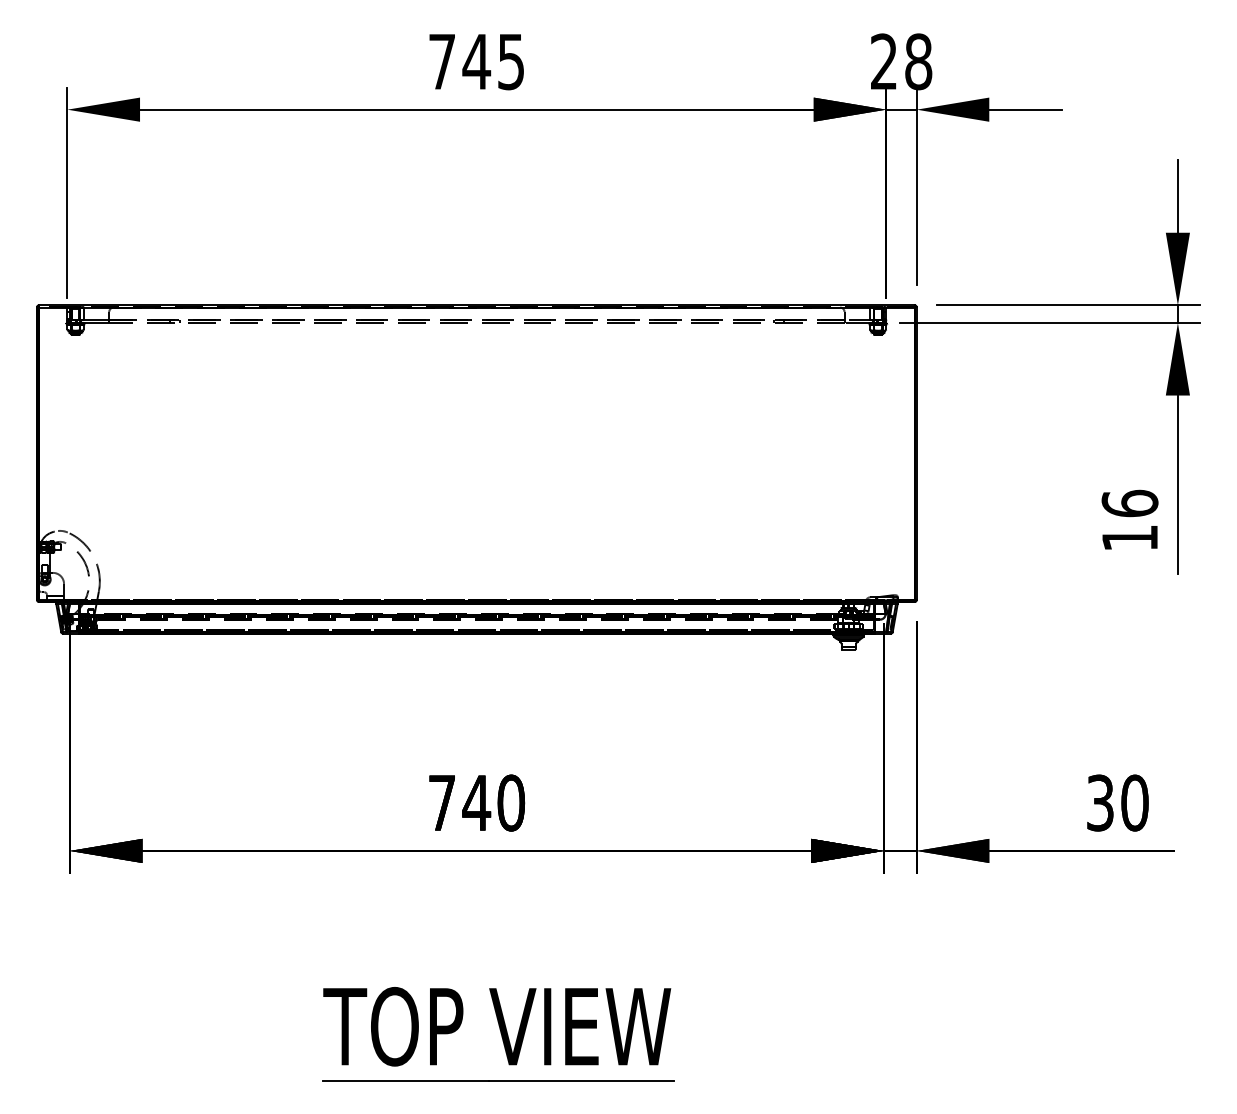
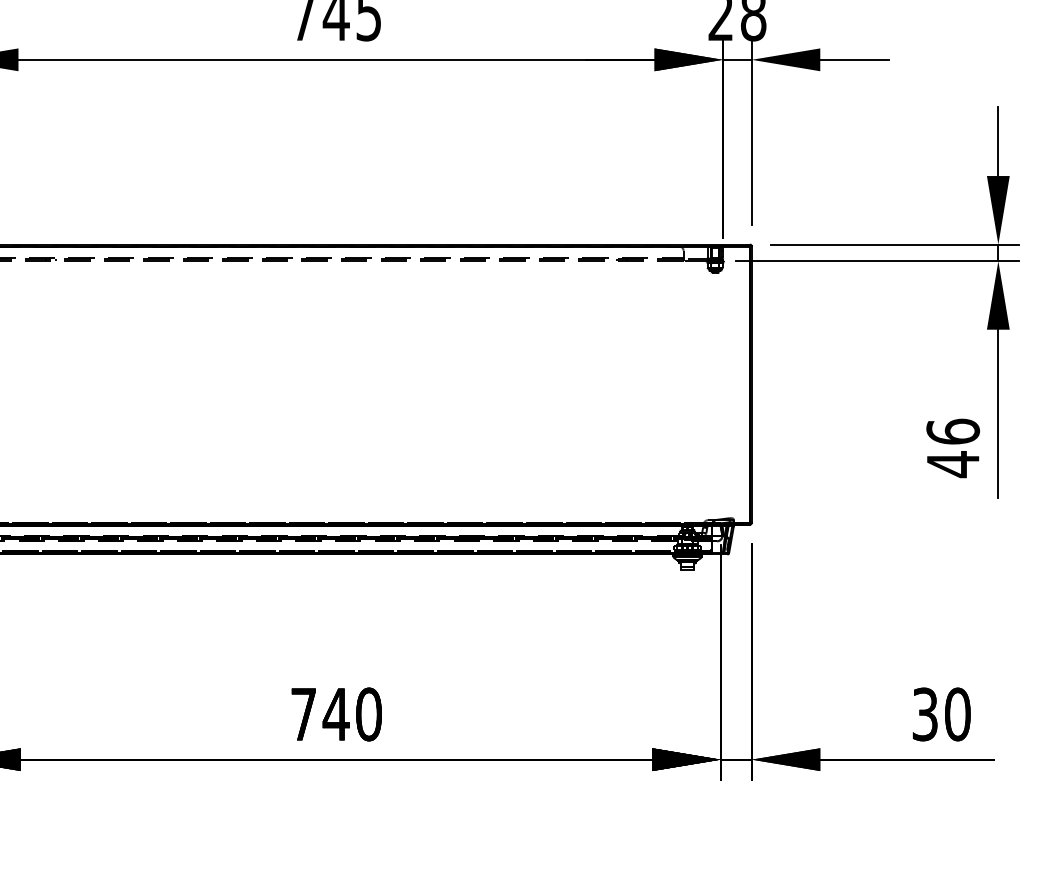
text: (1129, 538) -> (952, 464), 16 -> 46

